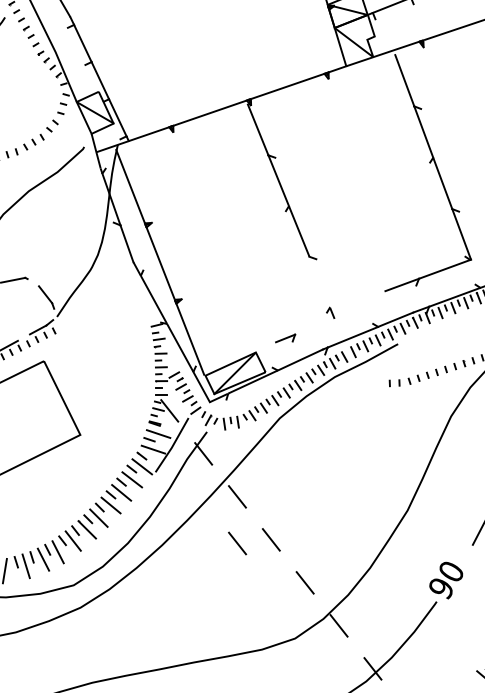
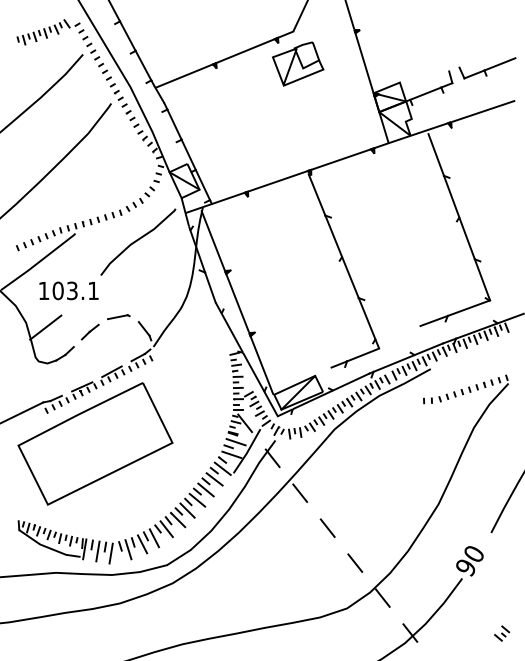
line: (319, 281) -> (366, 318), added
line: (315, 326) -> (363, 354), added
line: (237, 542) -> (300, 530), removed

